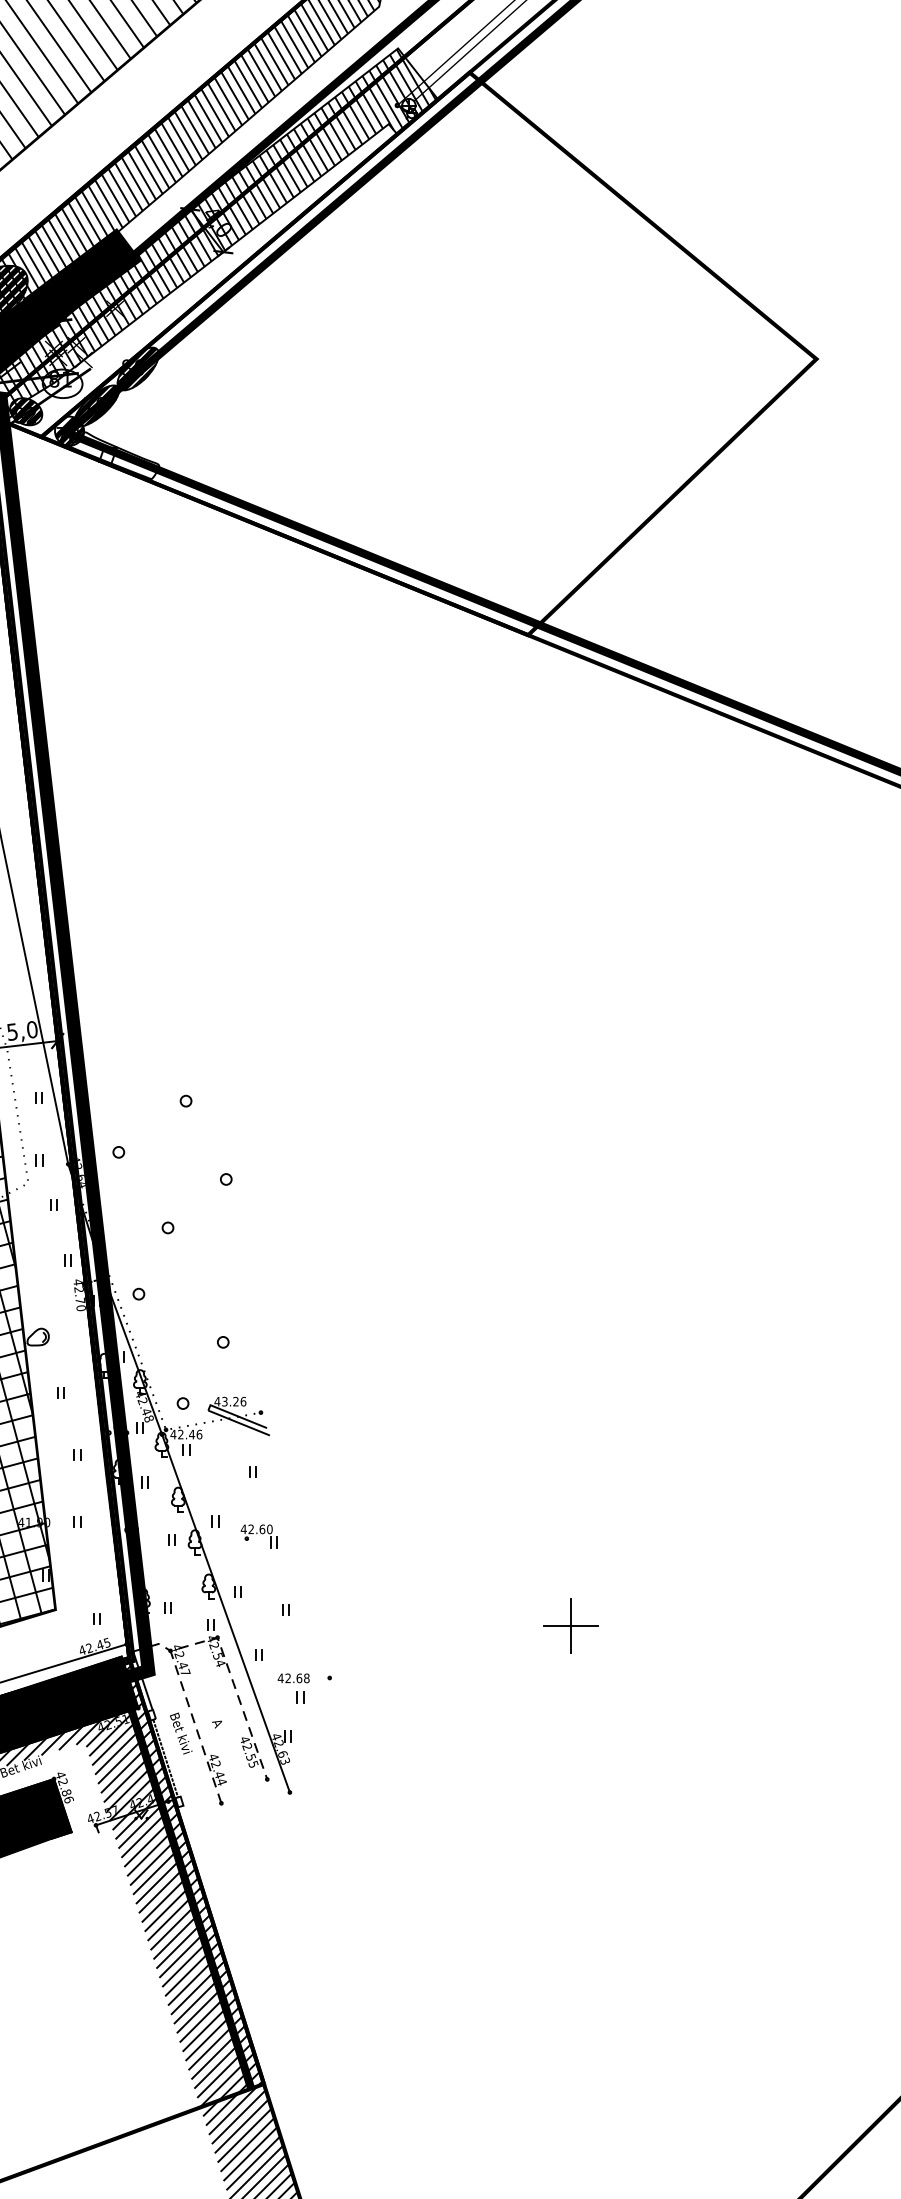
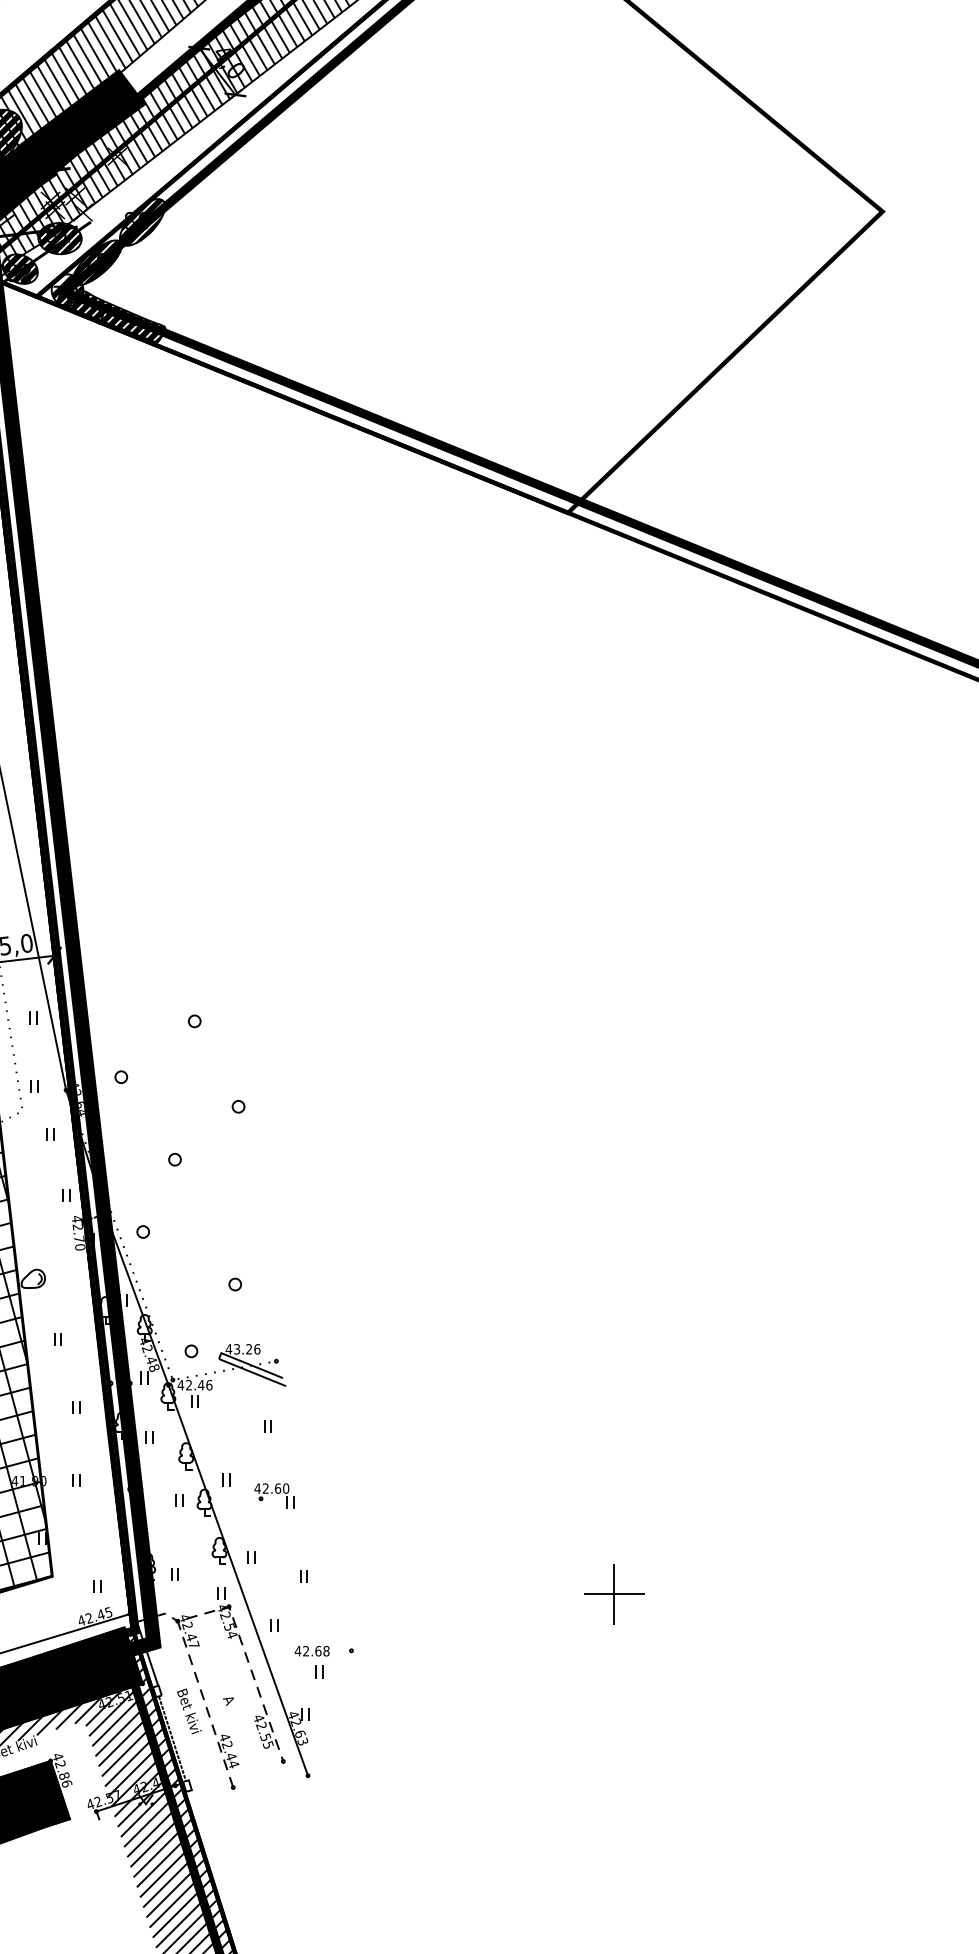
hatch: (62, 383) -> (59, 238), added
hatch: (115, 455) -> (117, 316), added

